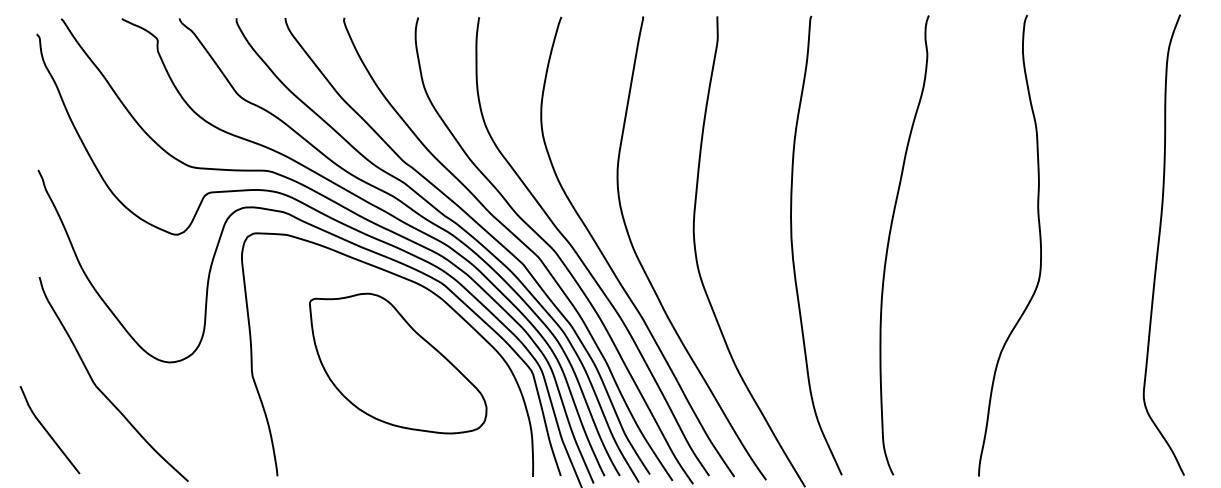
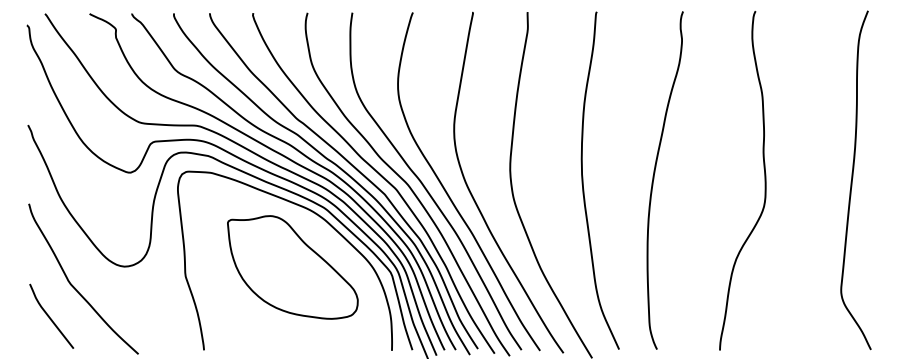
curve: (46, 428) -> (49, 315), moved

